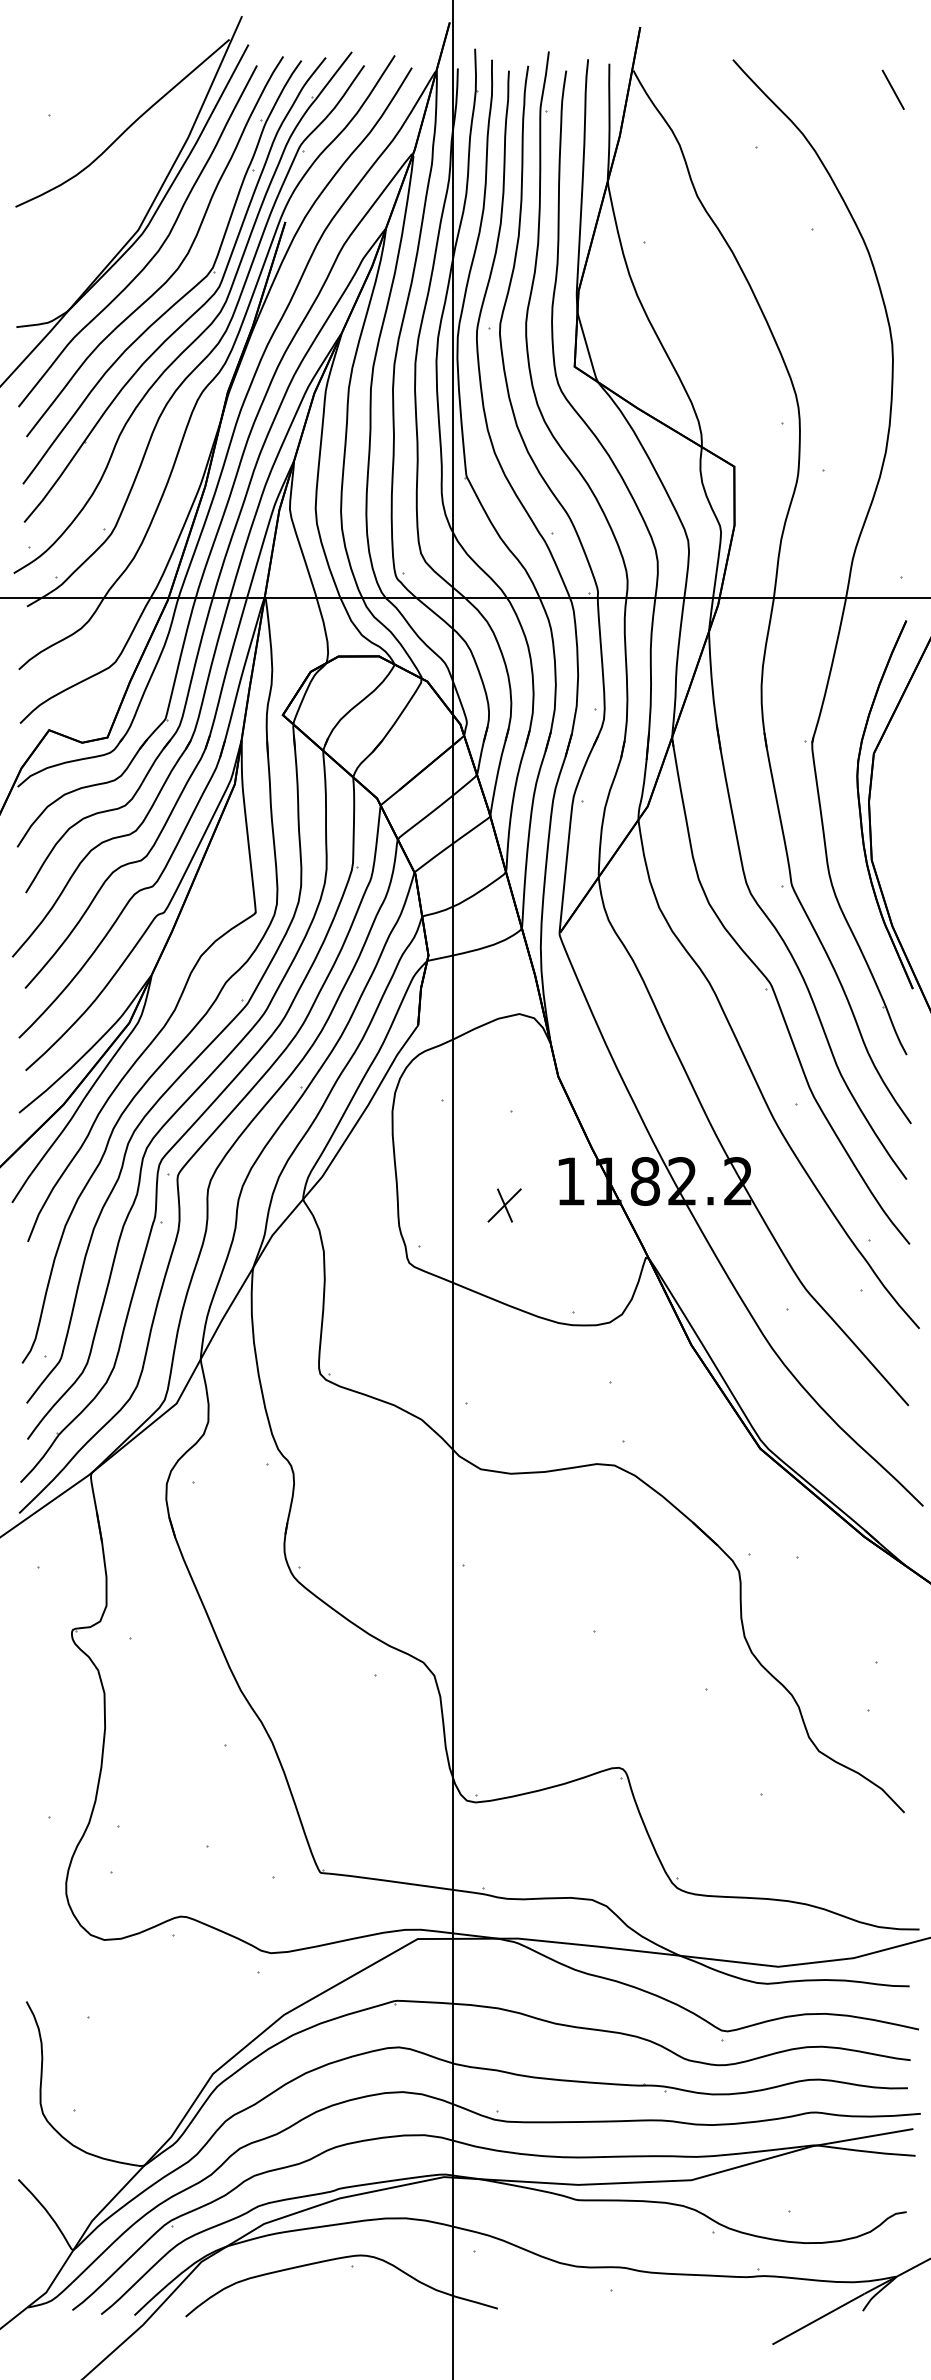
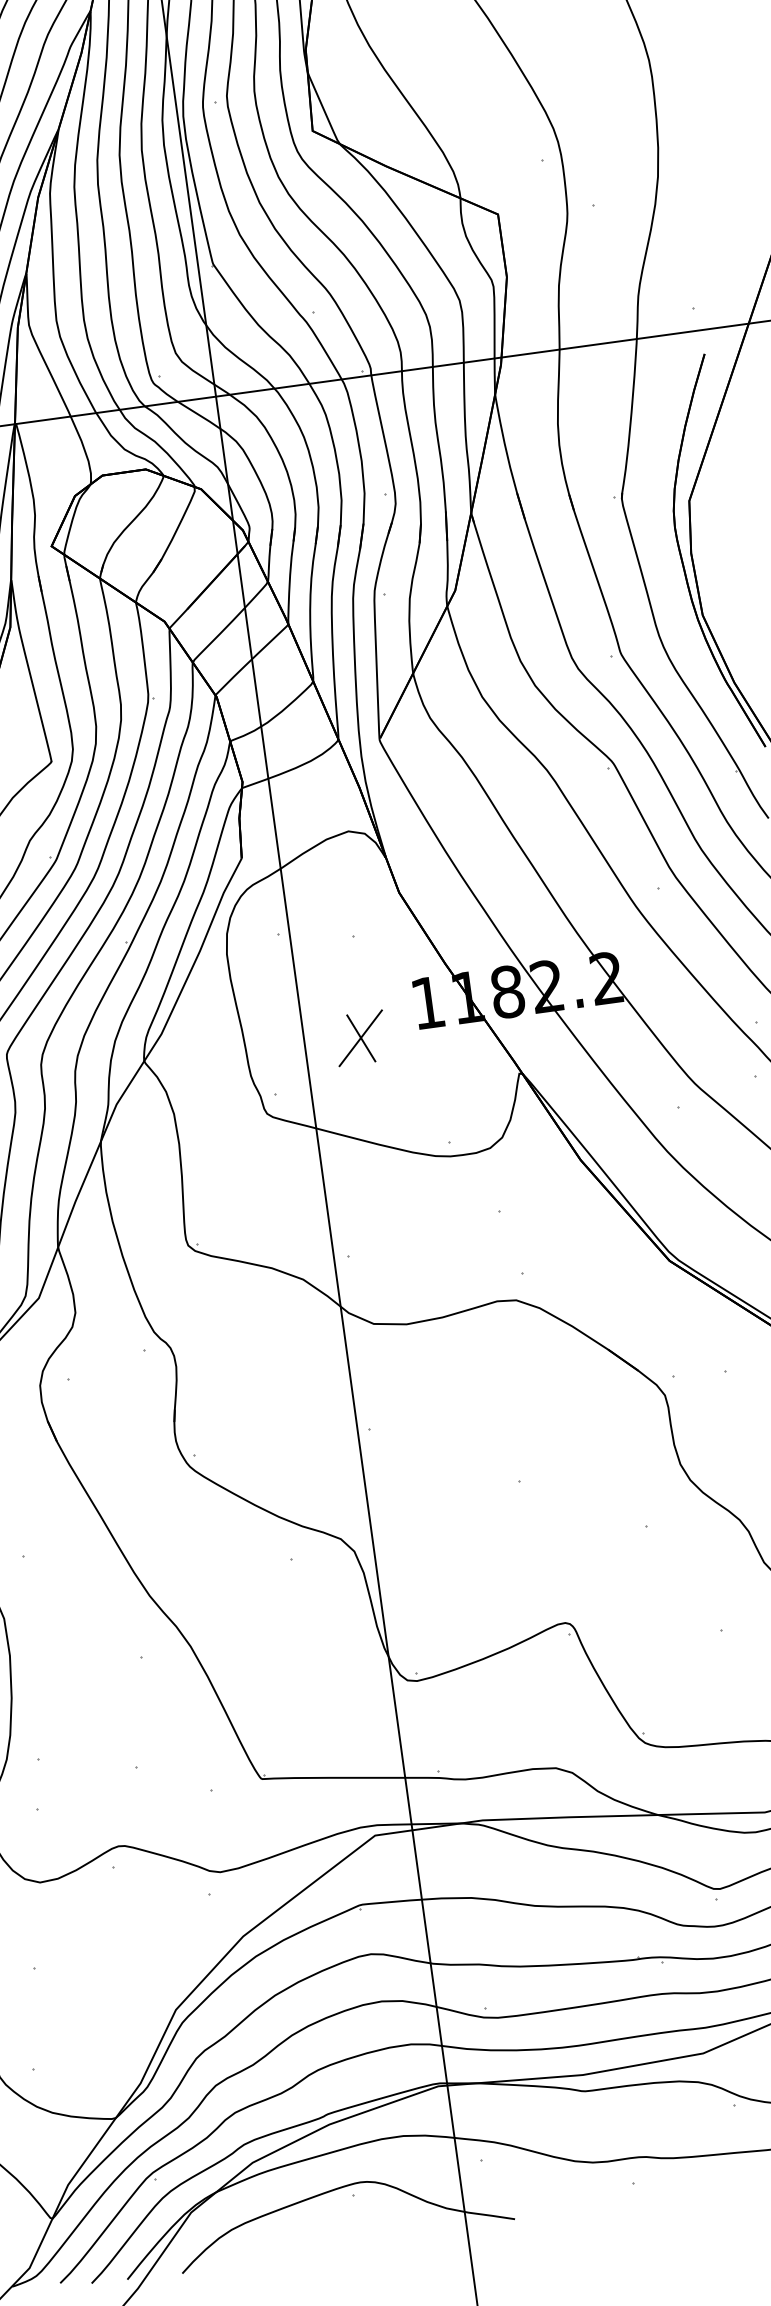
part: (504, 1205) -> (360, 1038), size x1.43

